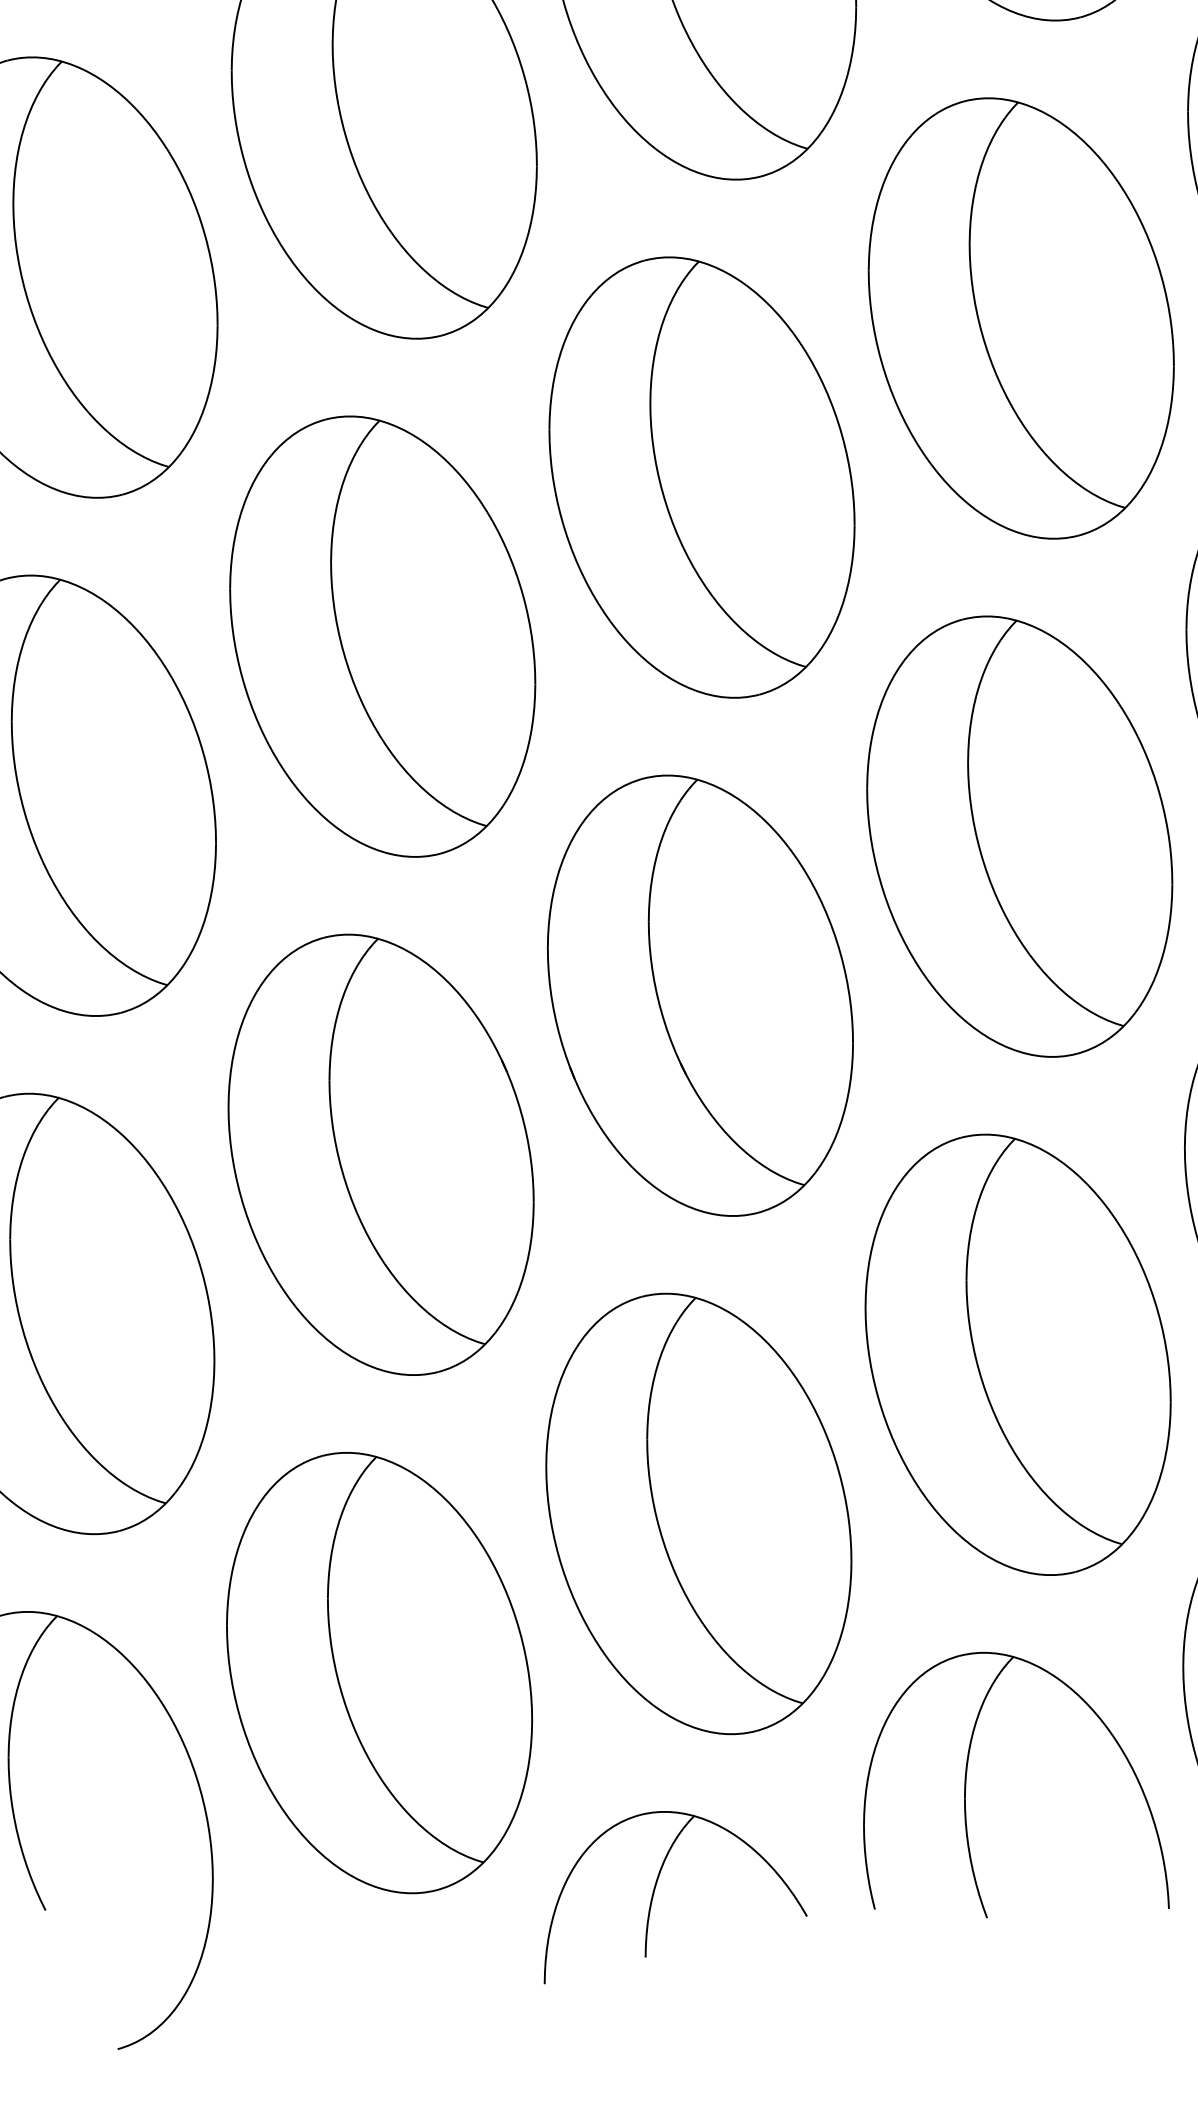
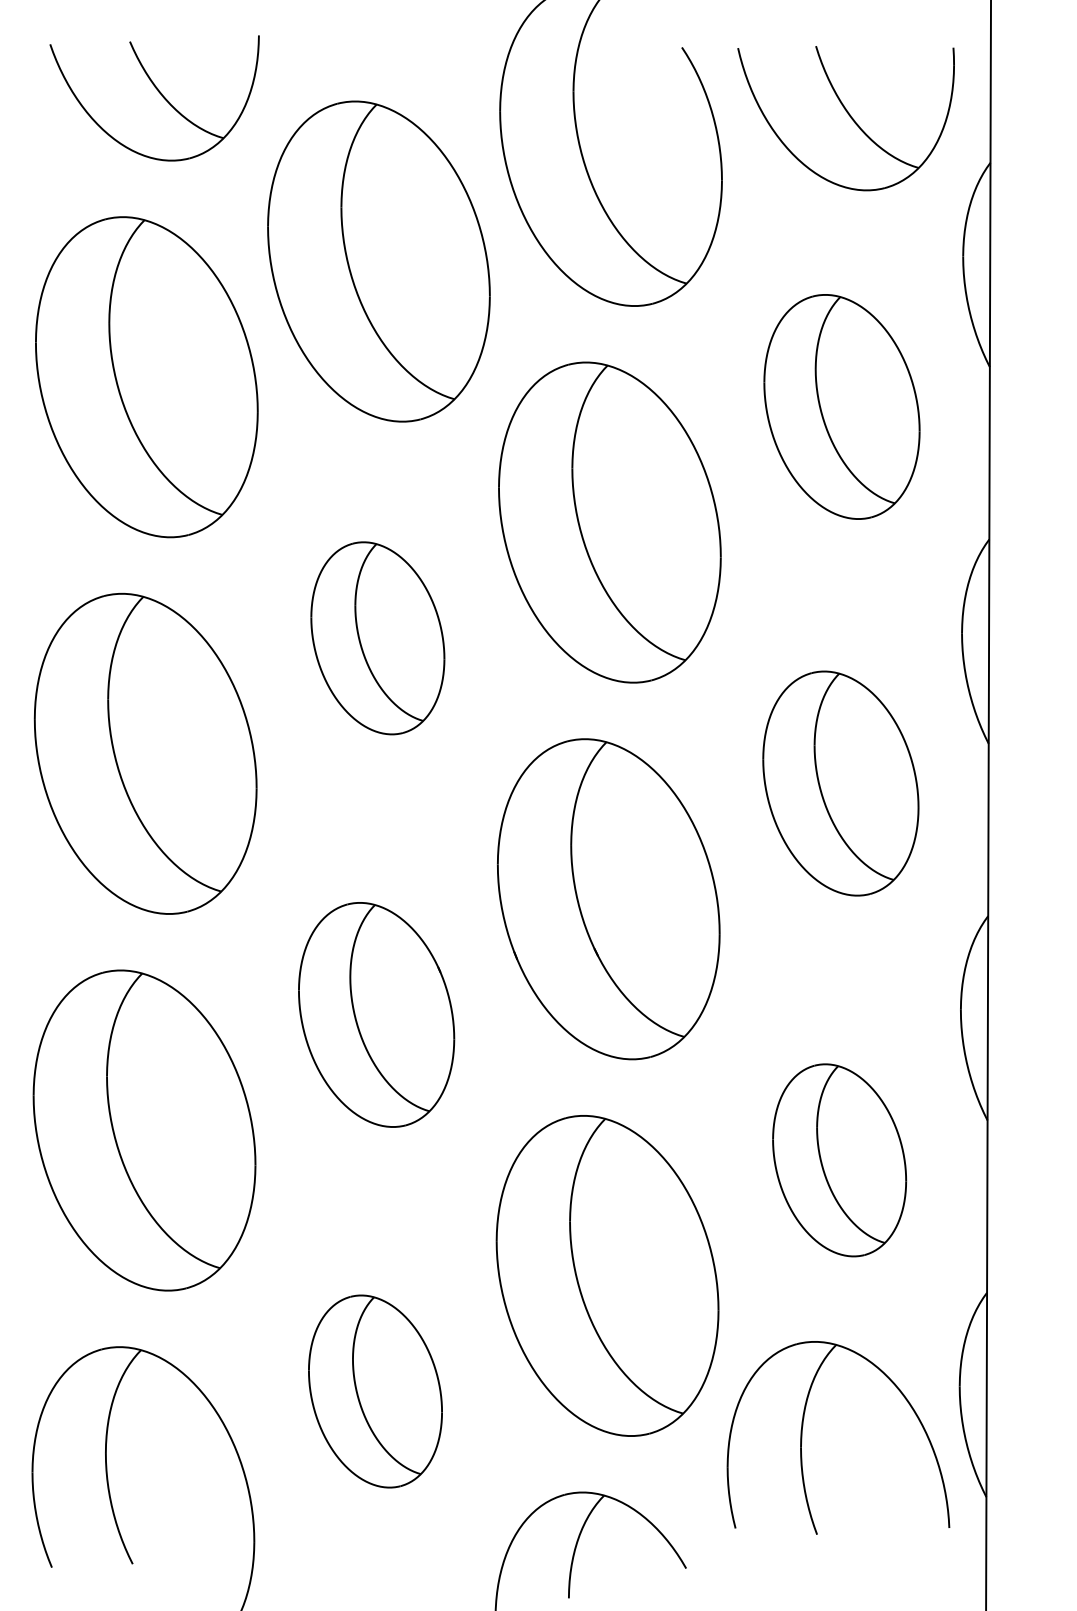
part: (1020, 317) -> (841, 406), size x0.7
part: (382, 637) -> (377, 638), size x0.6
part: (1019, 836) -> (840, 783), size x0.7
part: (380, 1154) -> (376, 1014), size x0.7
part: (1017, 1355) -> (839, 1160), size x0.6
part: (379, 1672) -> (375, 1391), size x0.6
part: (966, 1784) -> (802, 1437), moved

